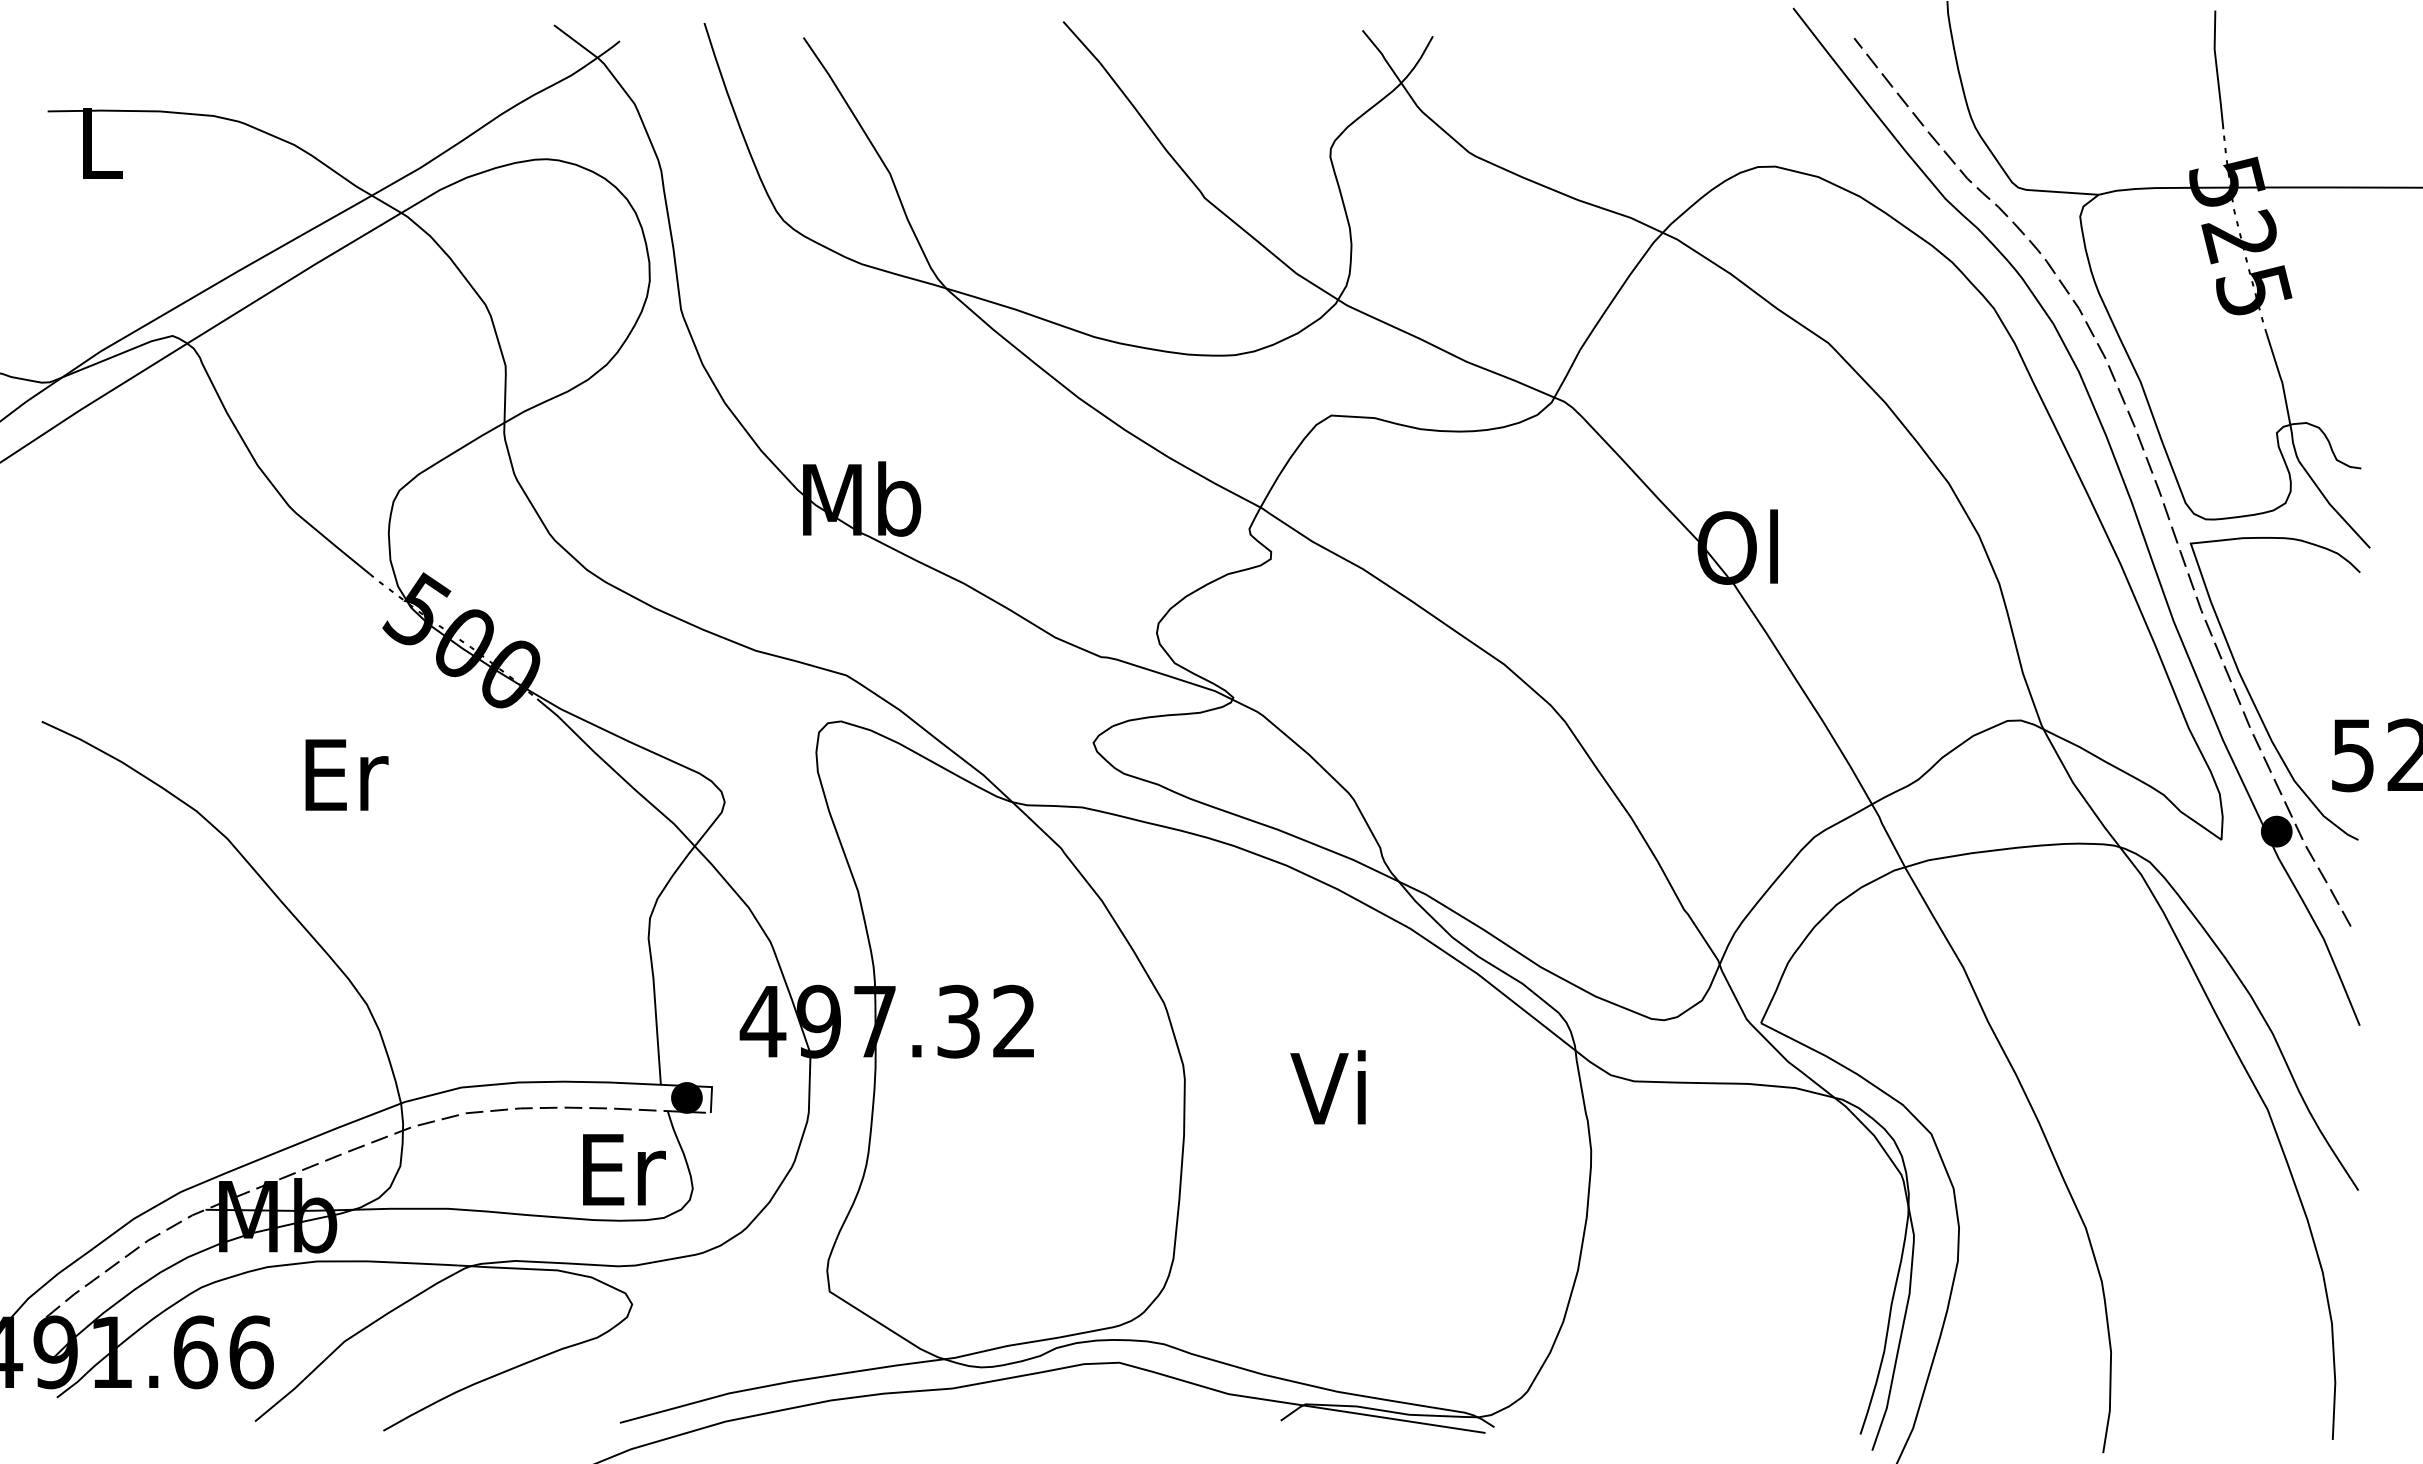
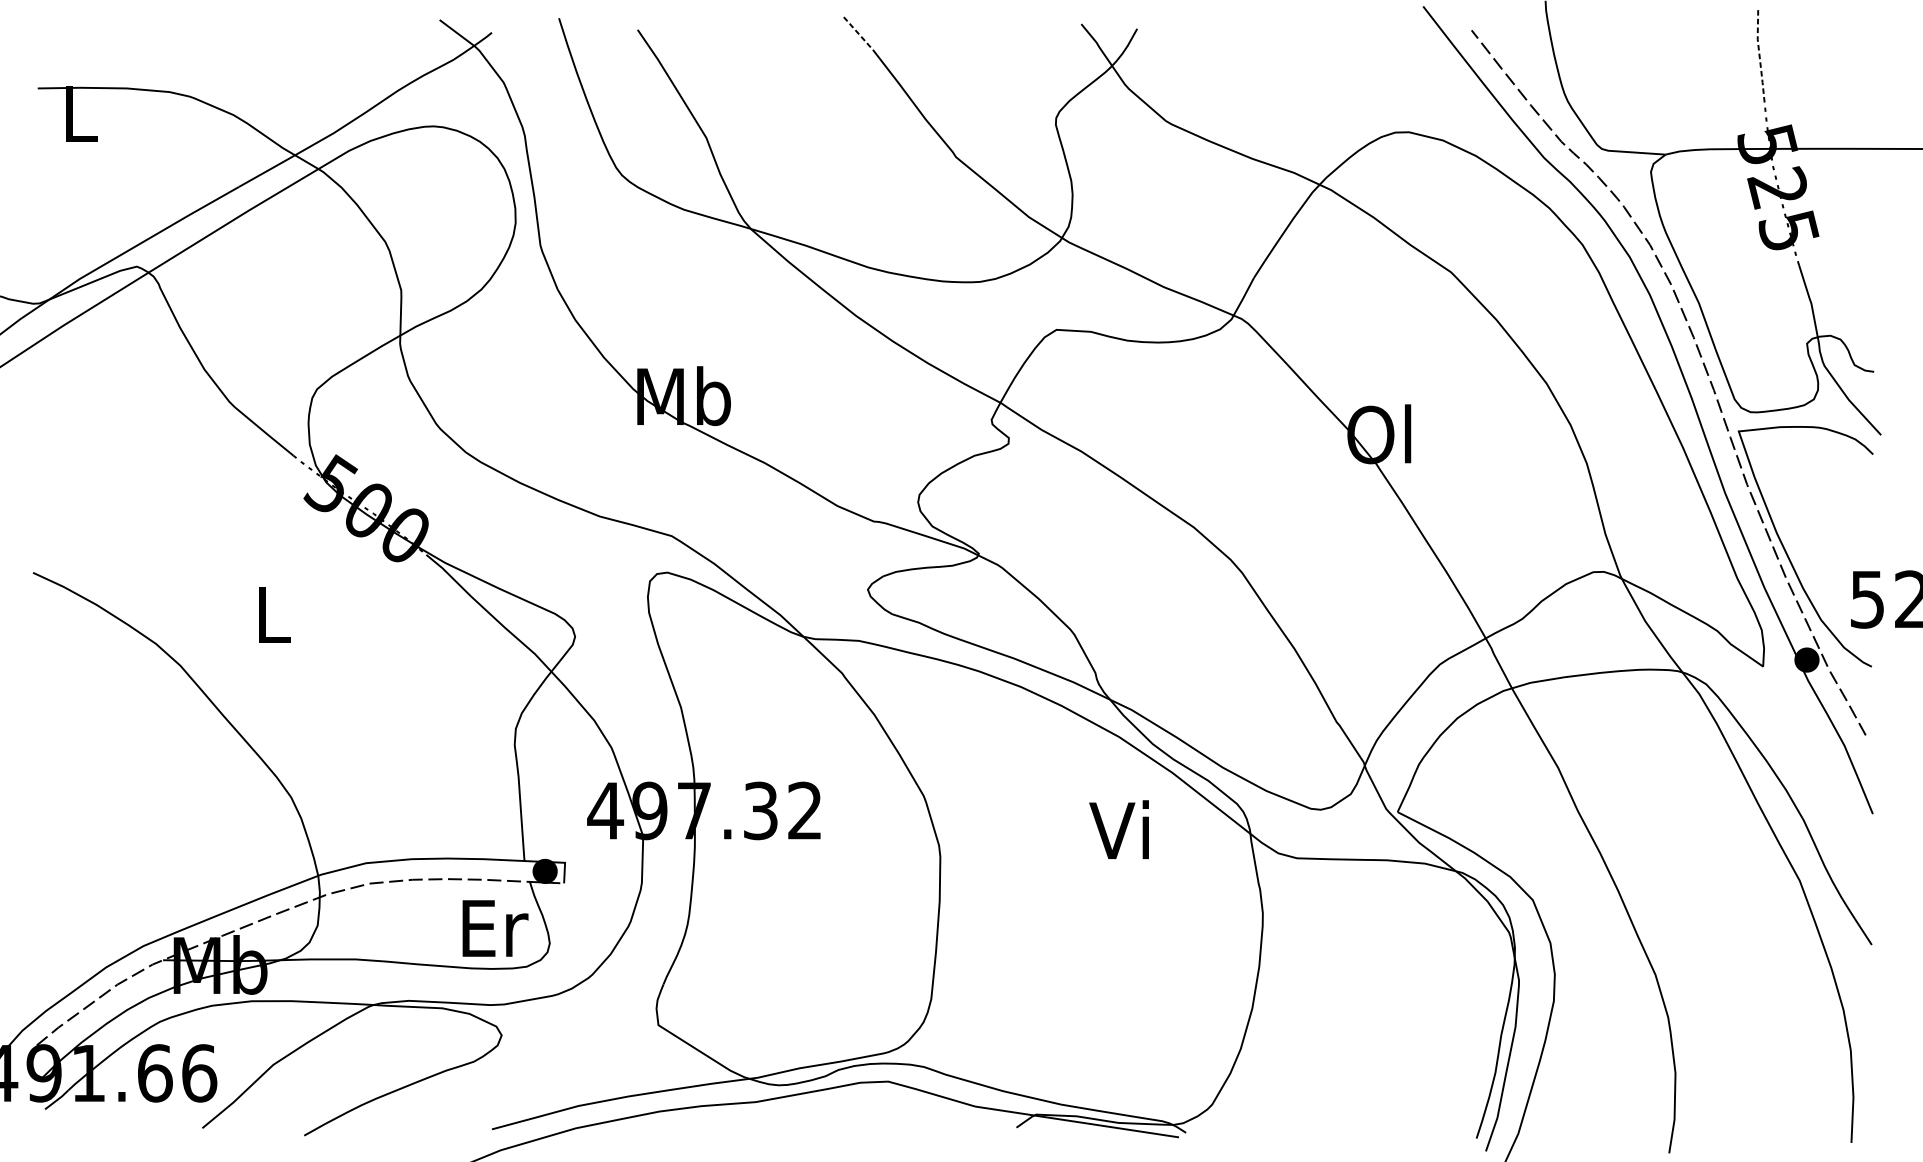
line: (1081, 42) -> (858, 33), solid -> dashed
line: (2216, 69) -> (1759, 55), solid -> dashed
text: (346, 774) -> (274, 614), Er -> L
text: (1327, 1087) -> (1118, 829), moved

